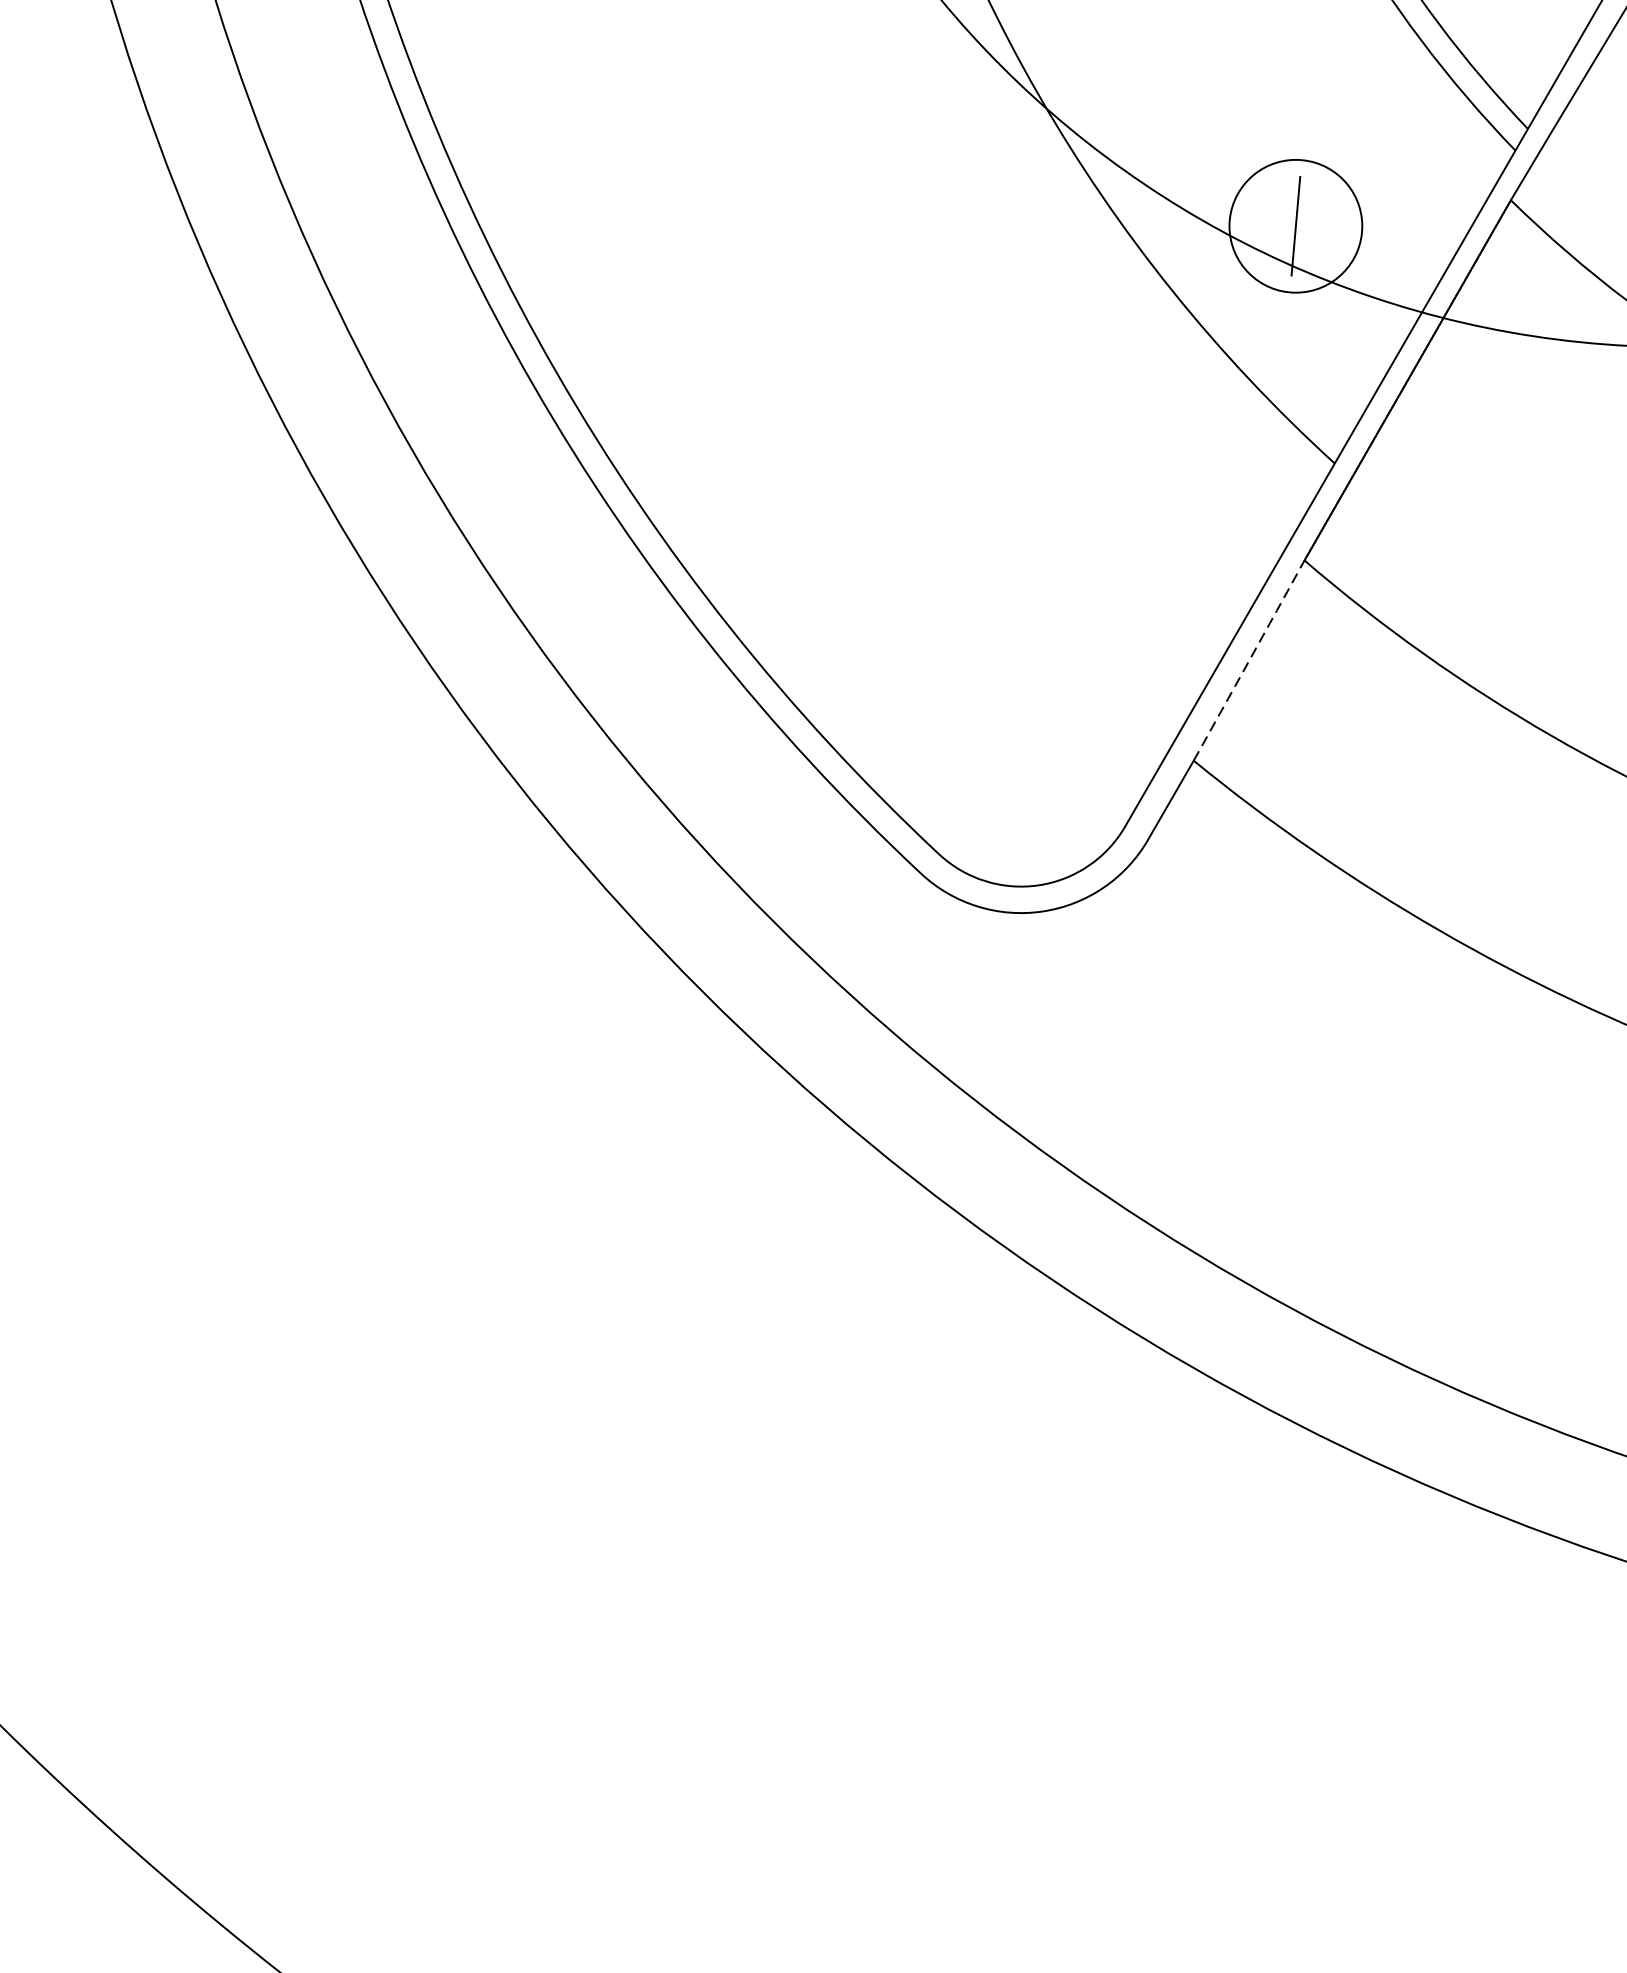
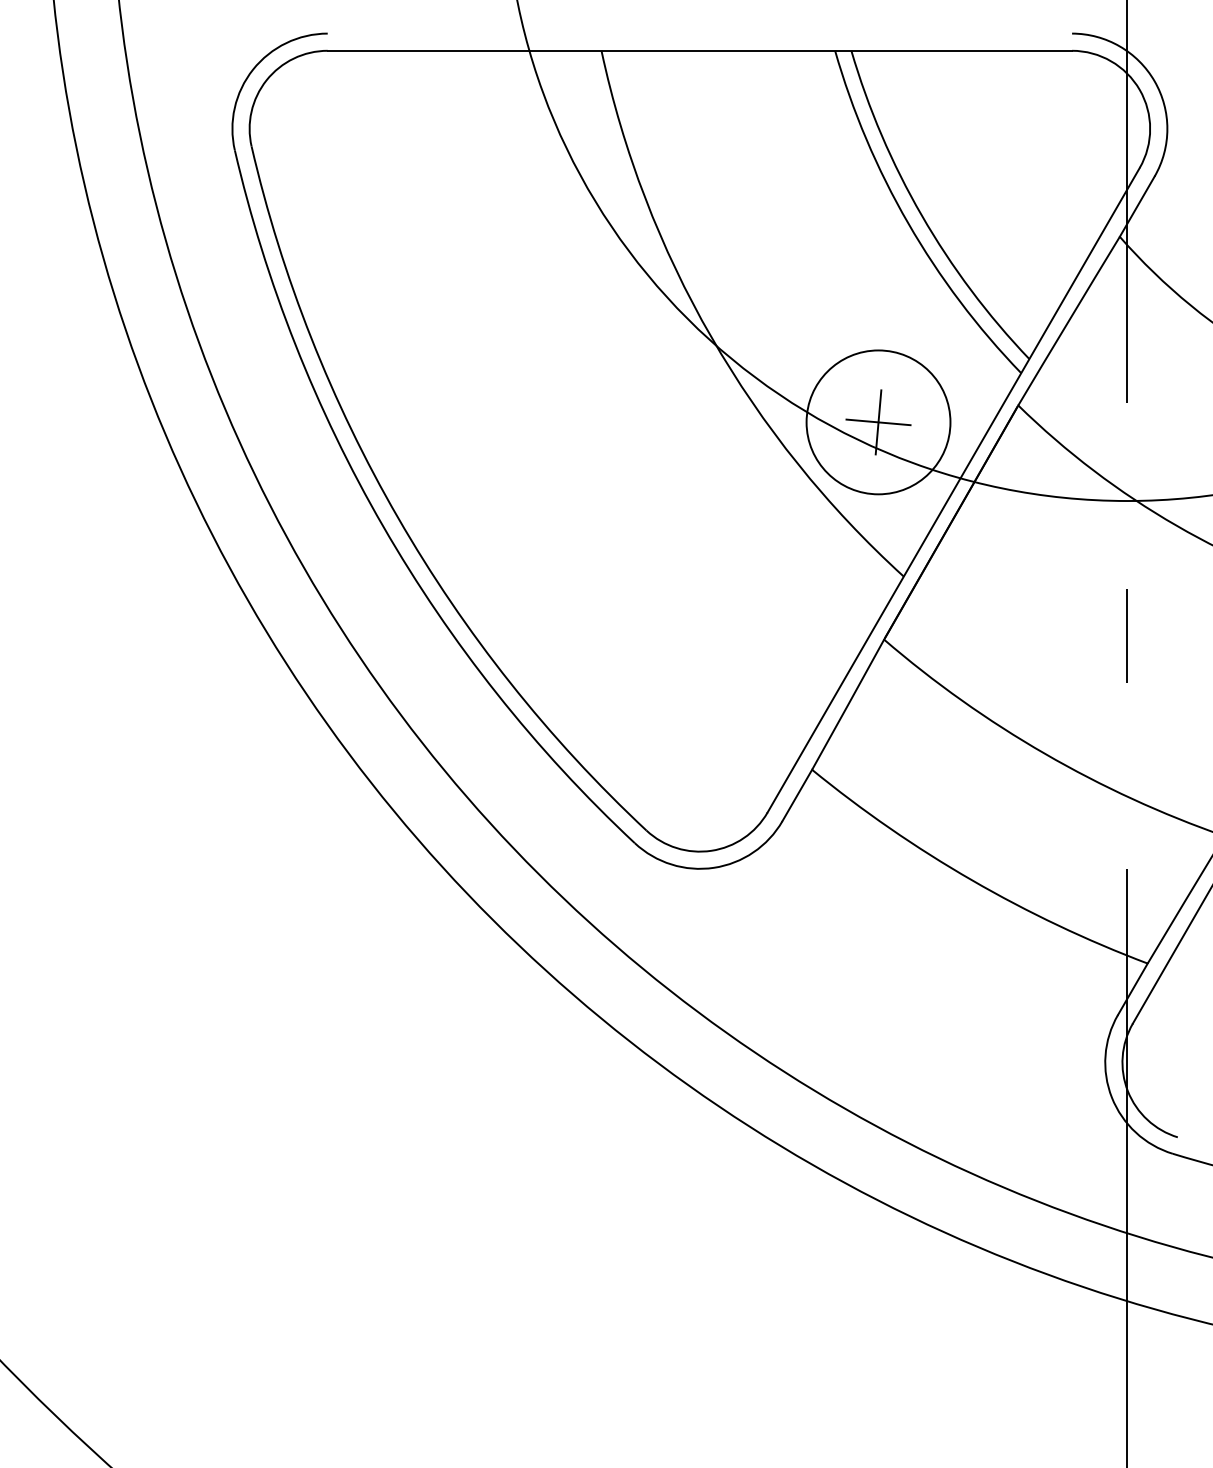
circle: (1295, 226) -> (878, 422), size x1.67
line: (1295, 226) -> (878, 422), added
arc: (1249, 660) -> (848, 704), dashed -> solid

